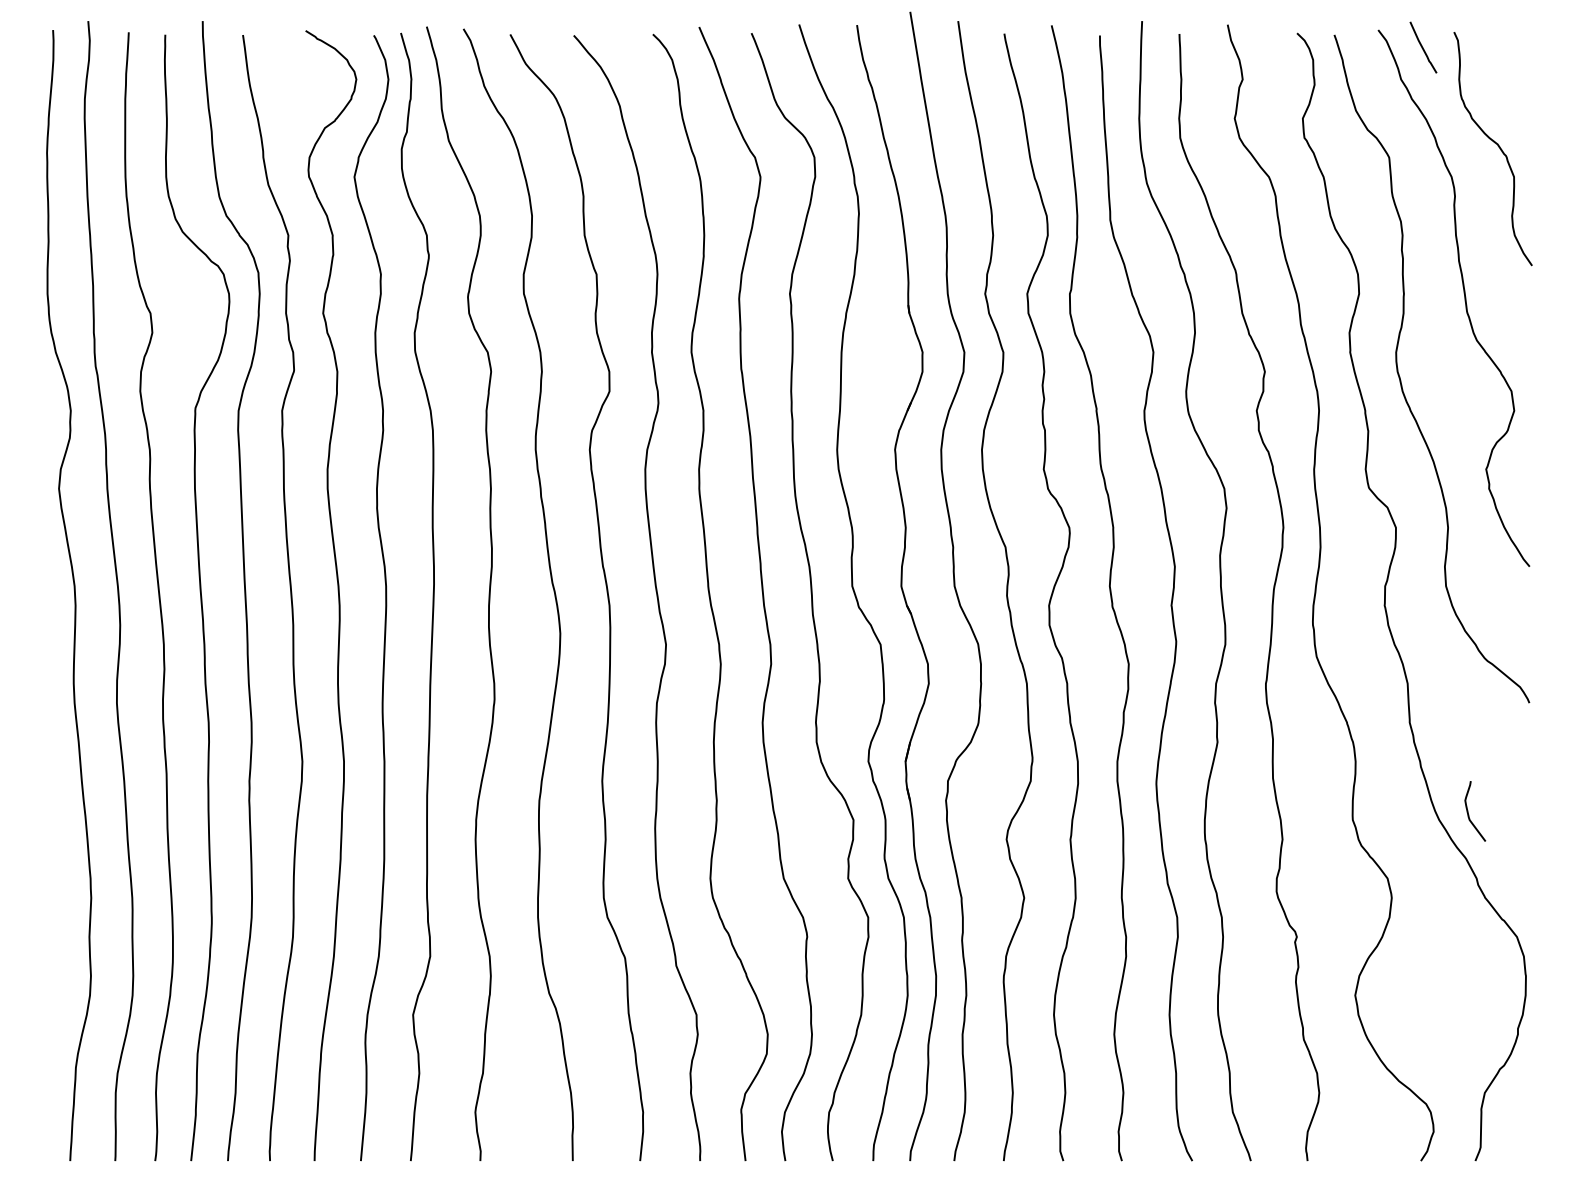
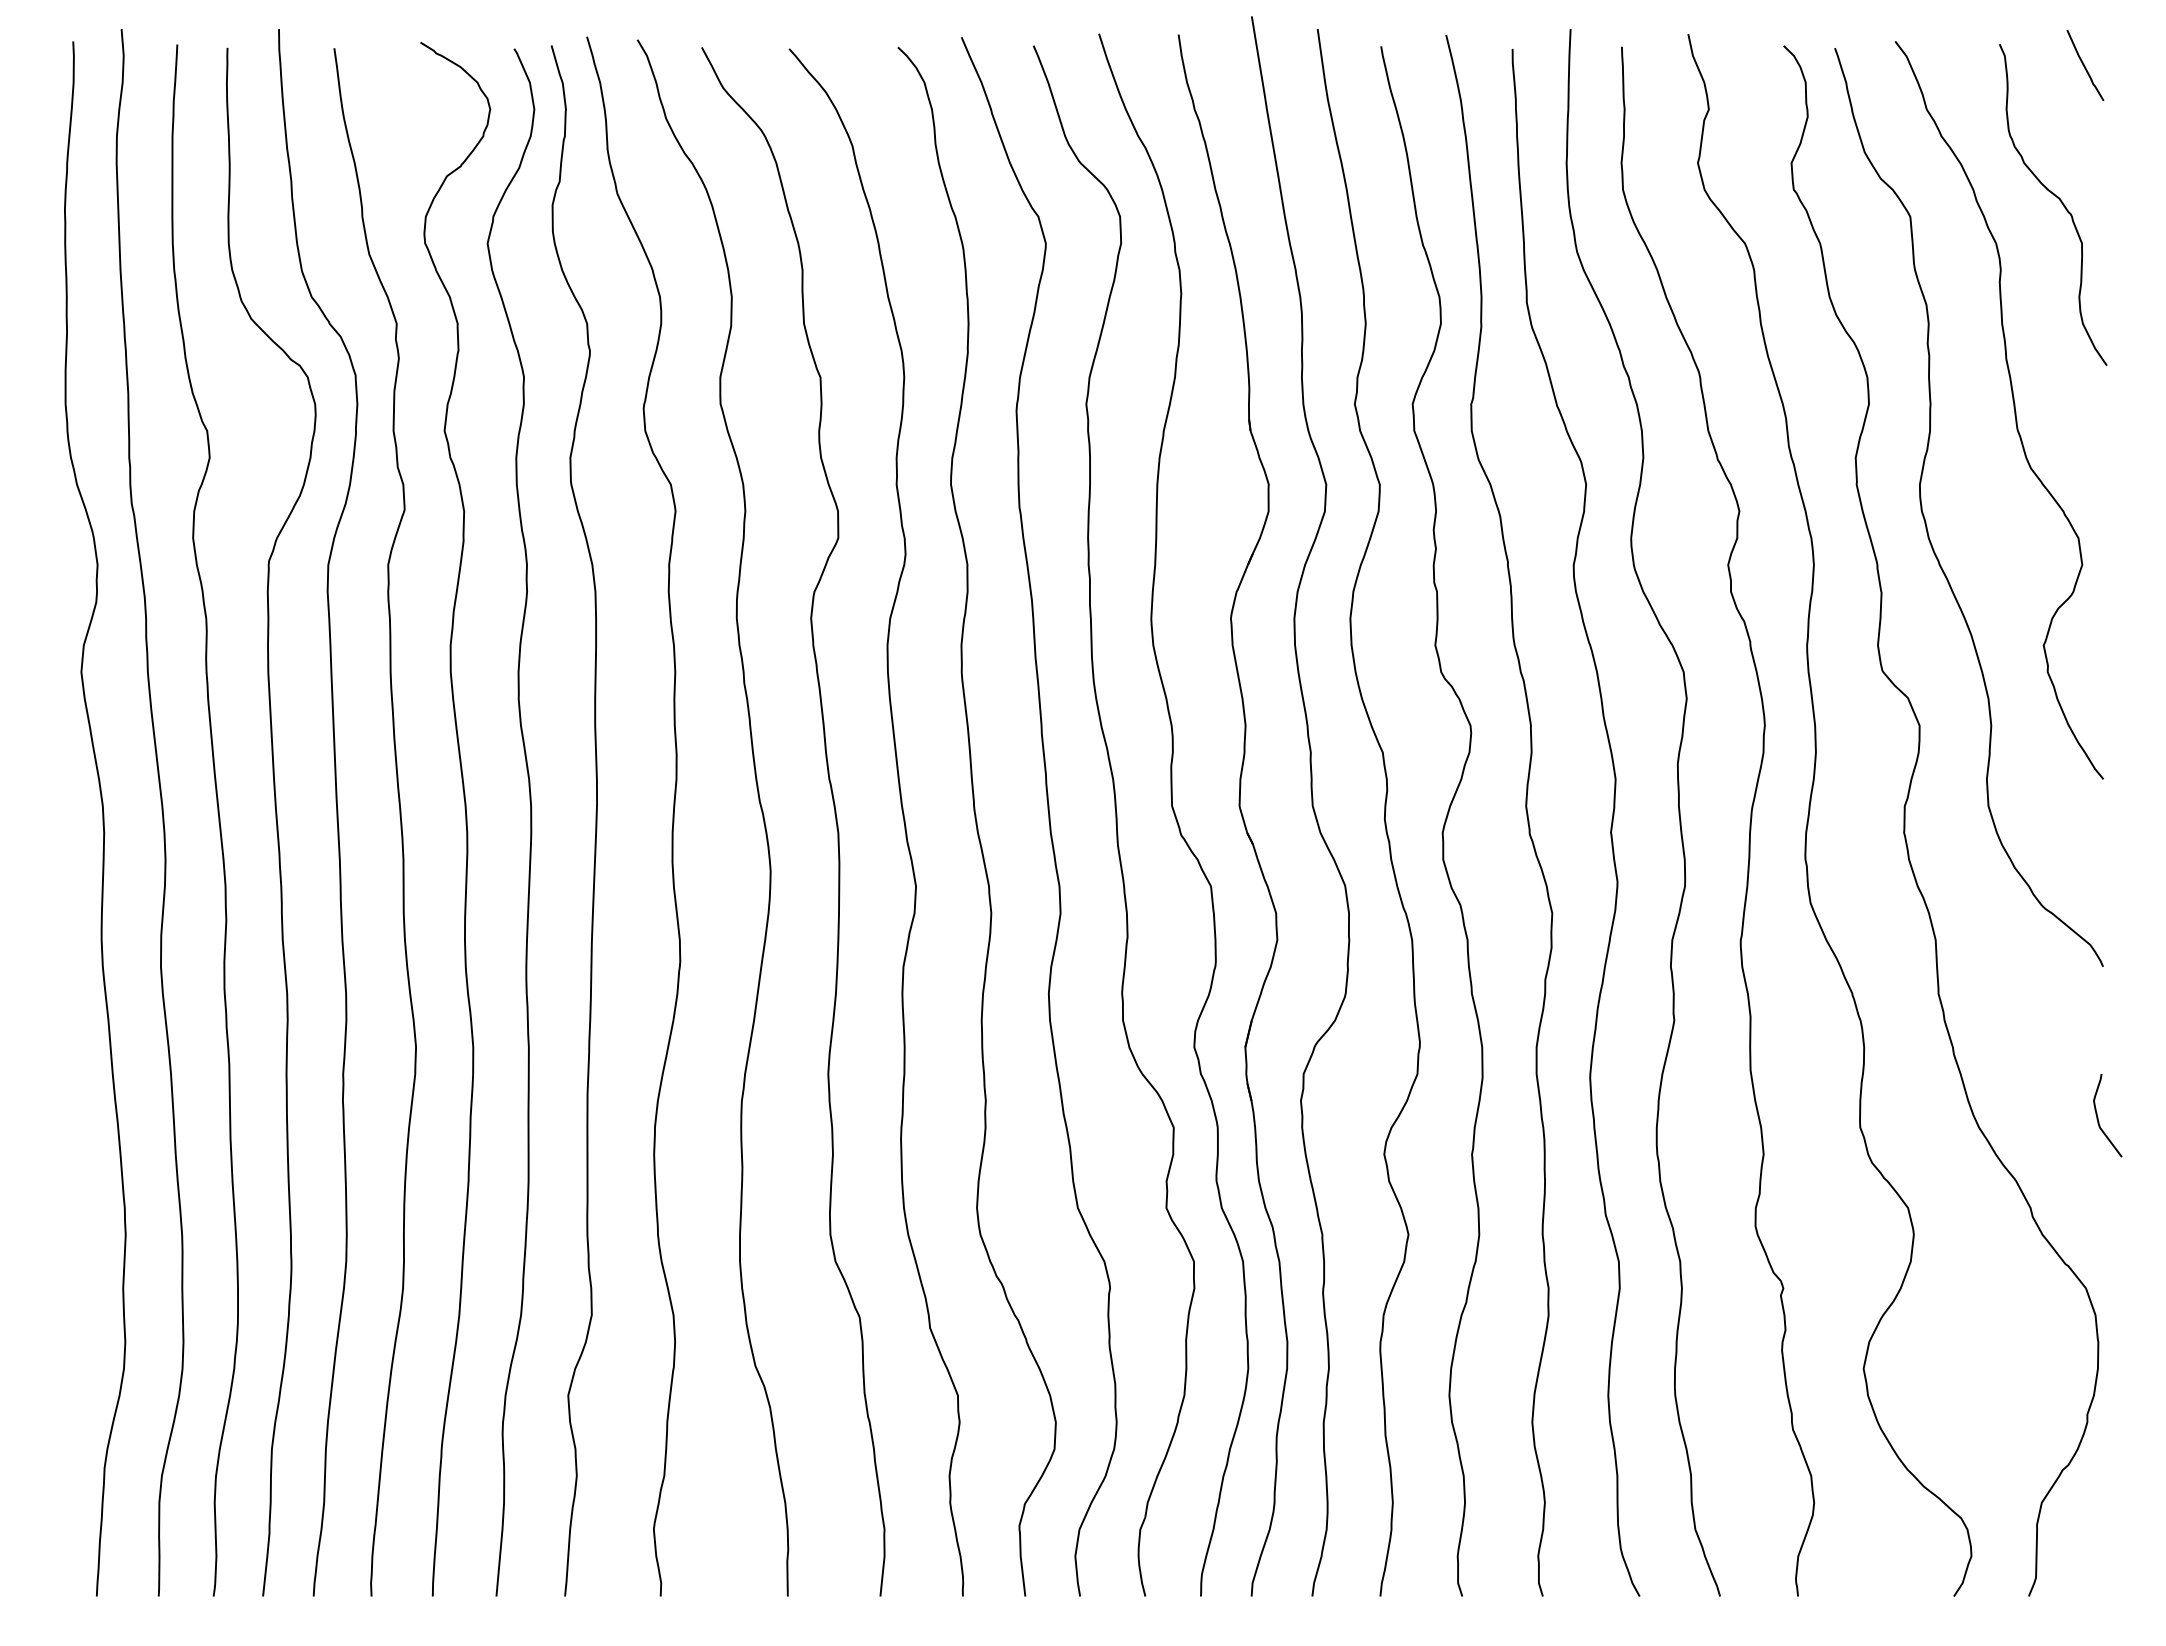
curve: (1422, 47) -> (2084, 65), moved
curve: (1468, 812) -> (2098, 1117), moved

